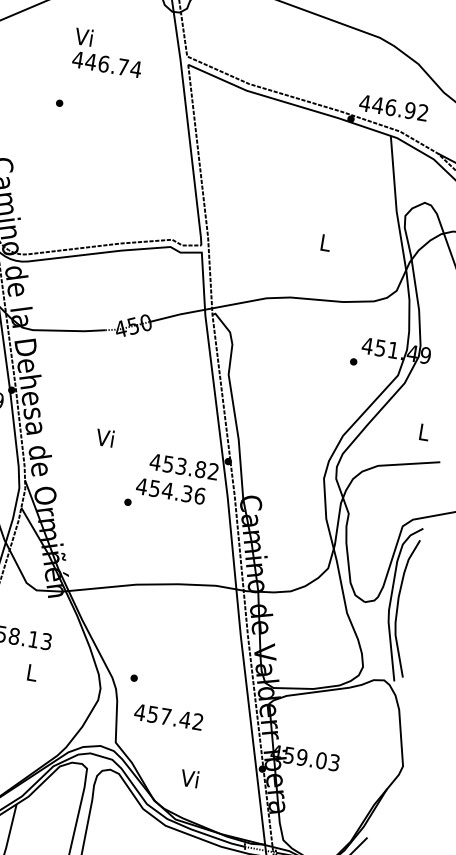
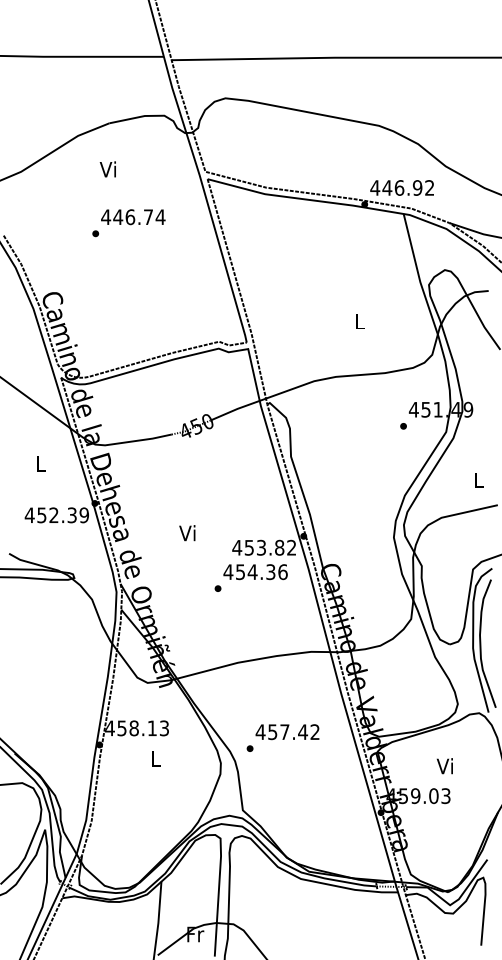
text: (107, 64) -> (133, 217), moved
text: (168, 717) -> (287, 732), moved
text: (189, 778) -> (444, 766), moved

